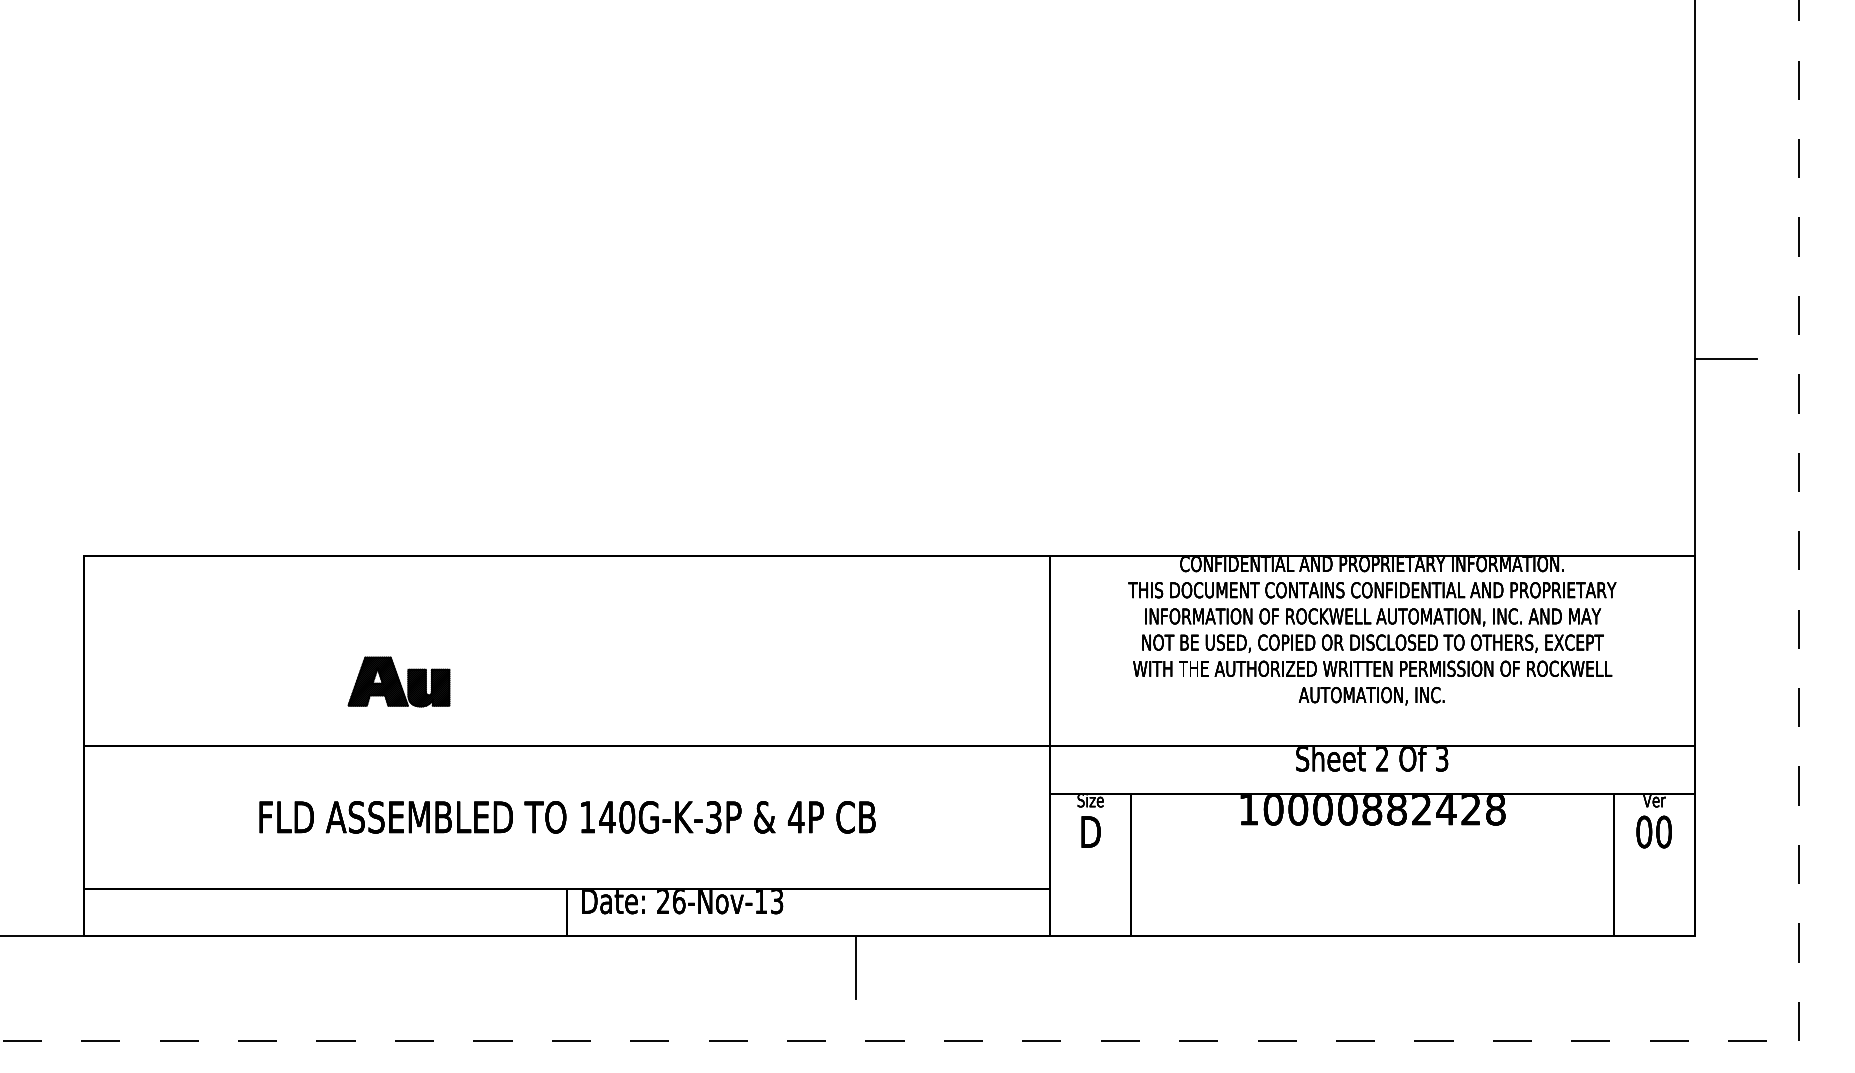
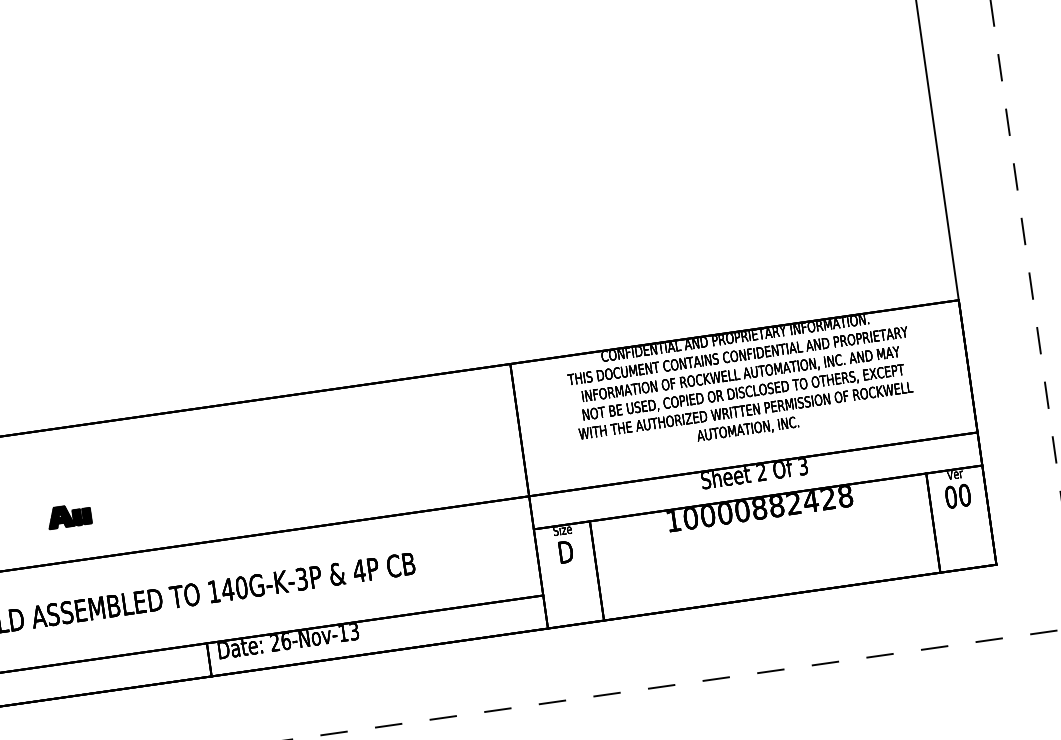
line: (1725, 359) -> (960, 160), removed
part: (398, 681) -> (68, 515), size x0.6
line: (855, 967) -> (415, 669), removed

